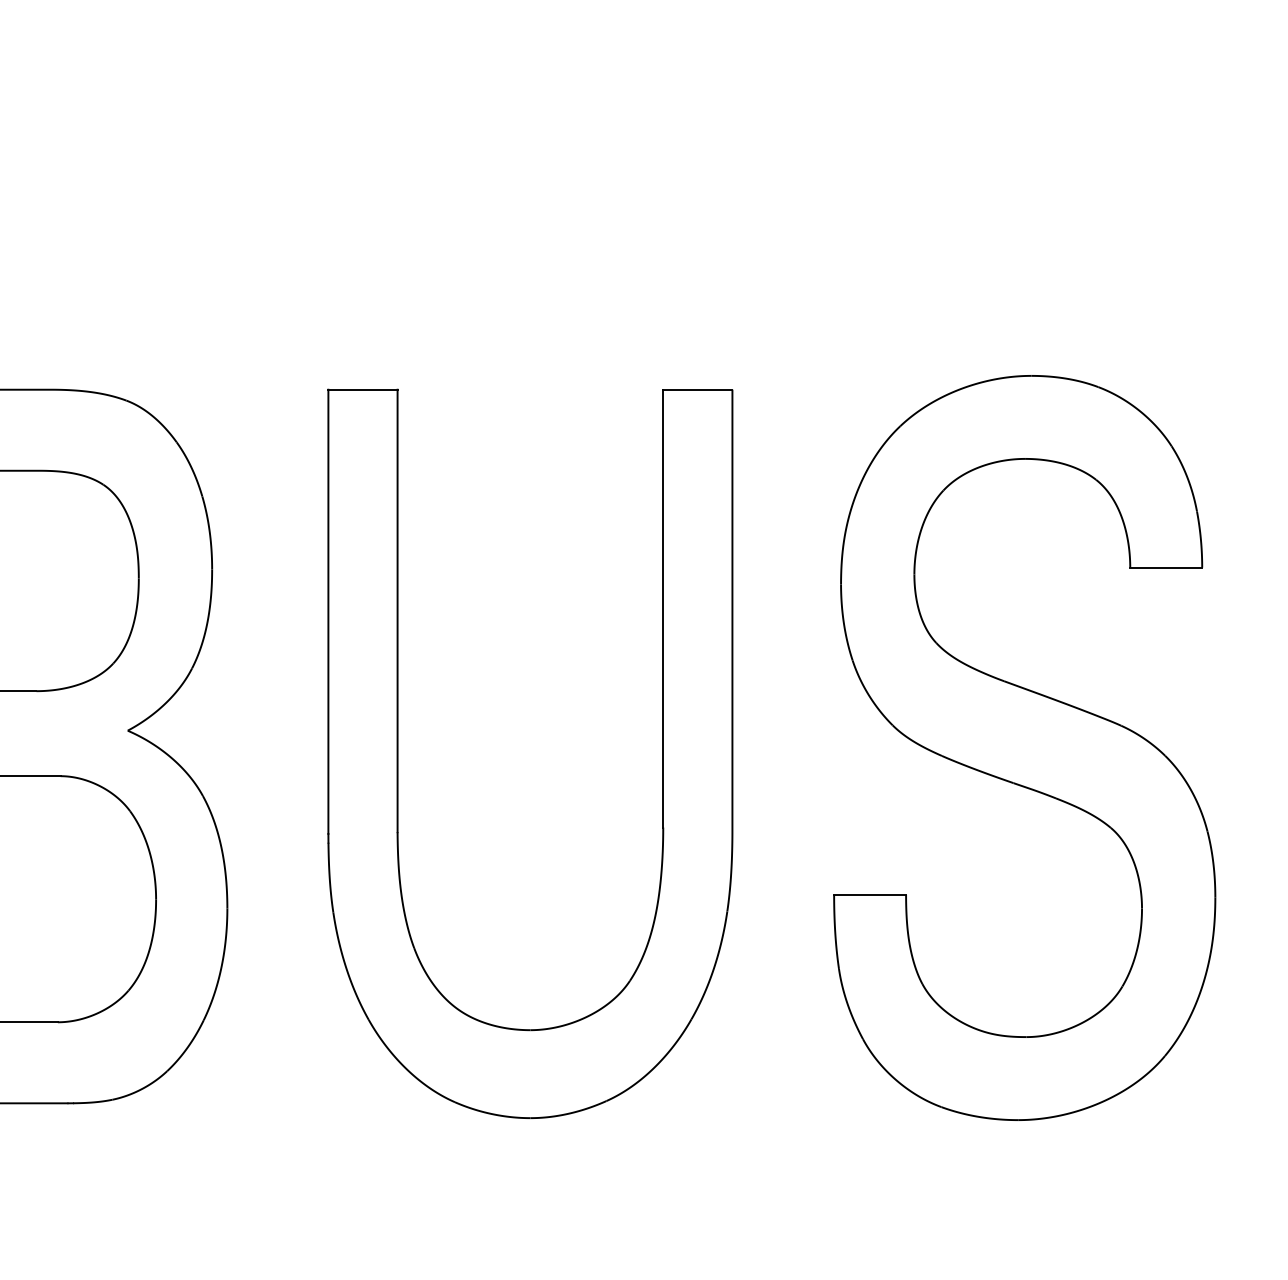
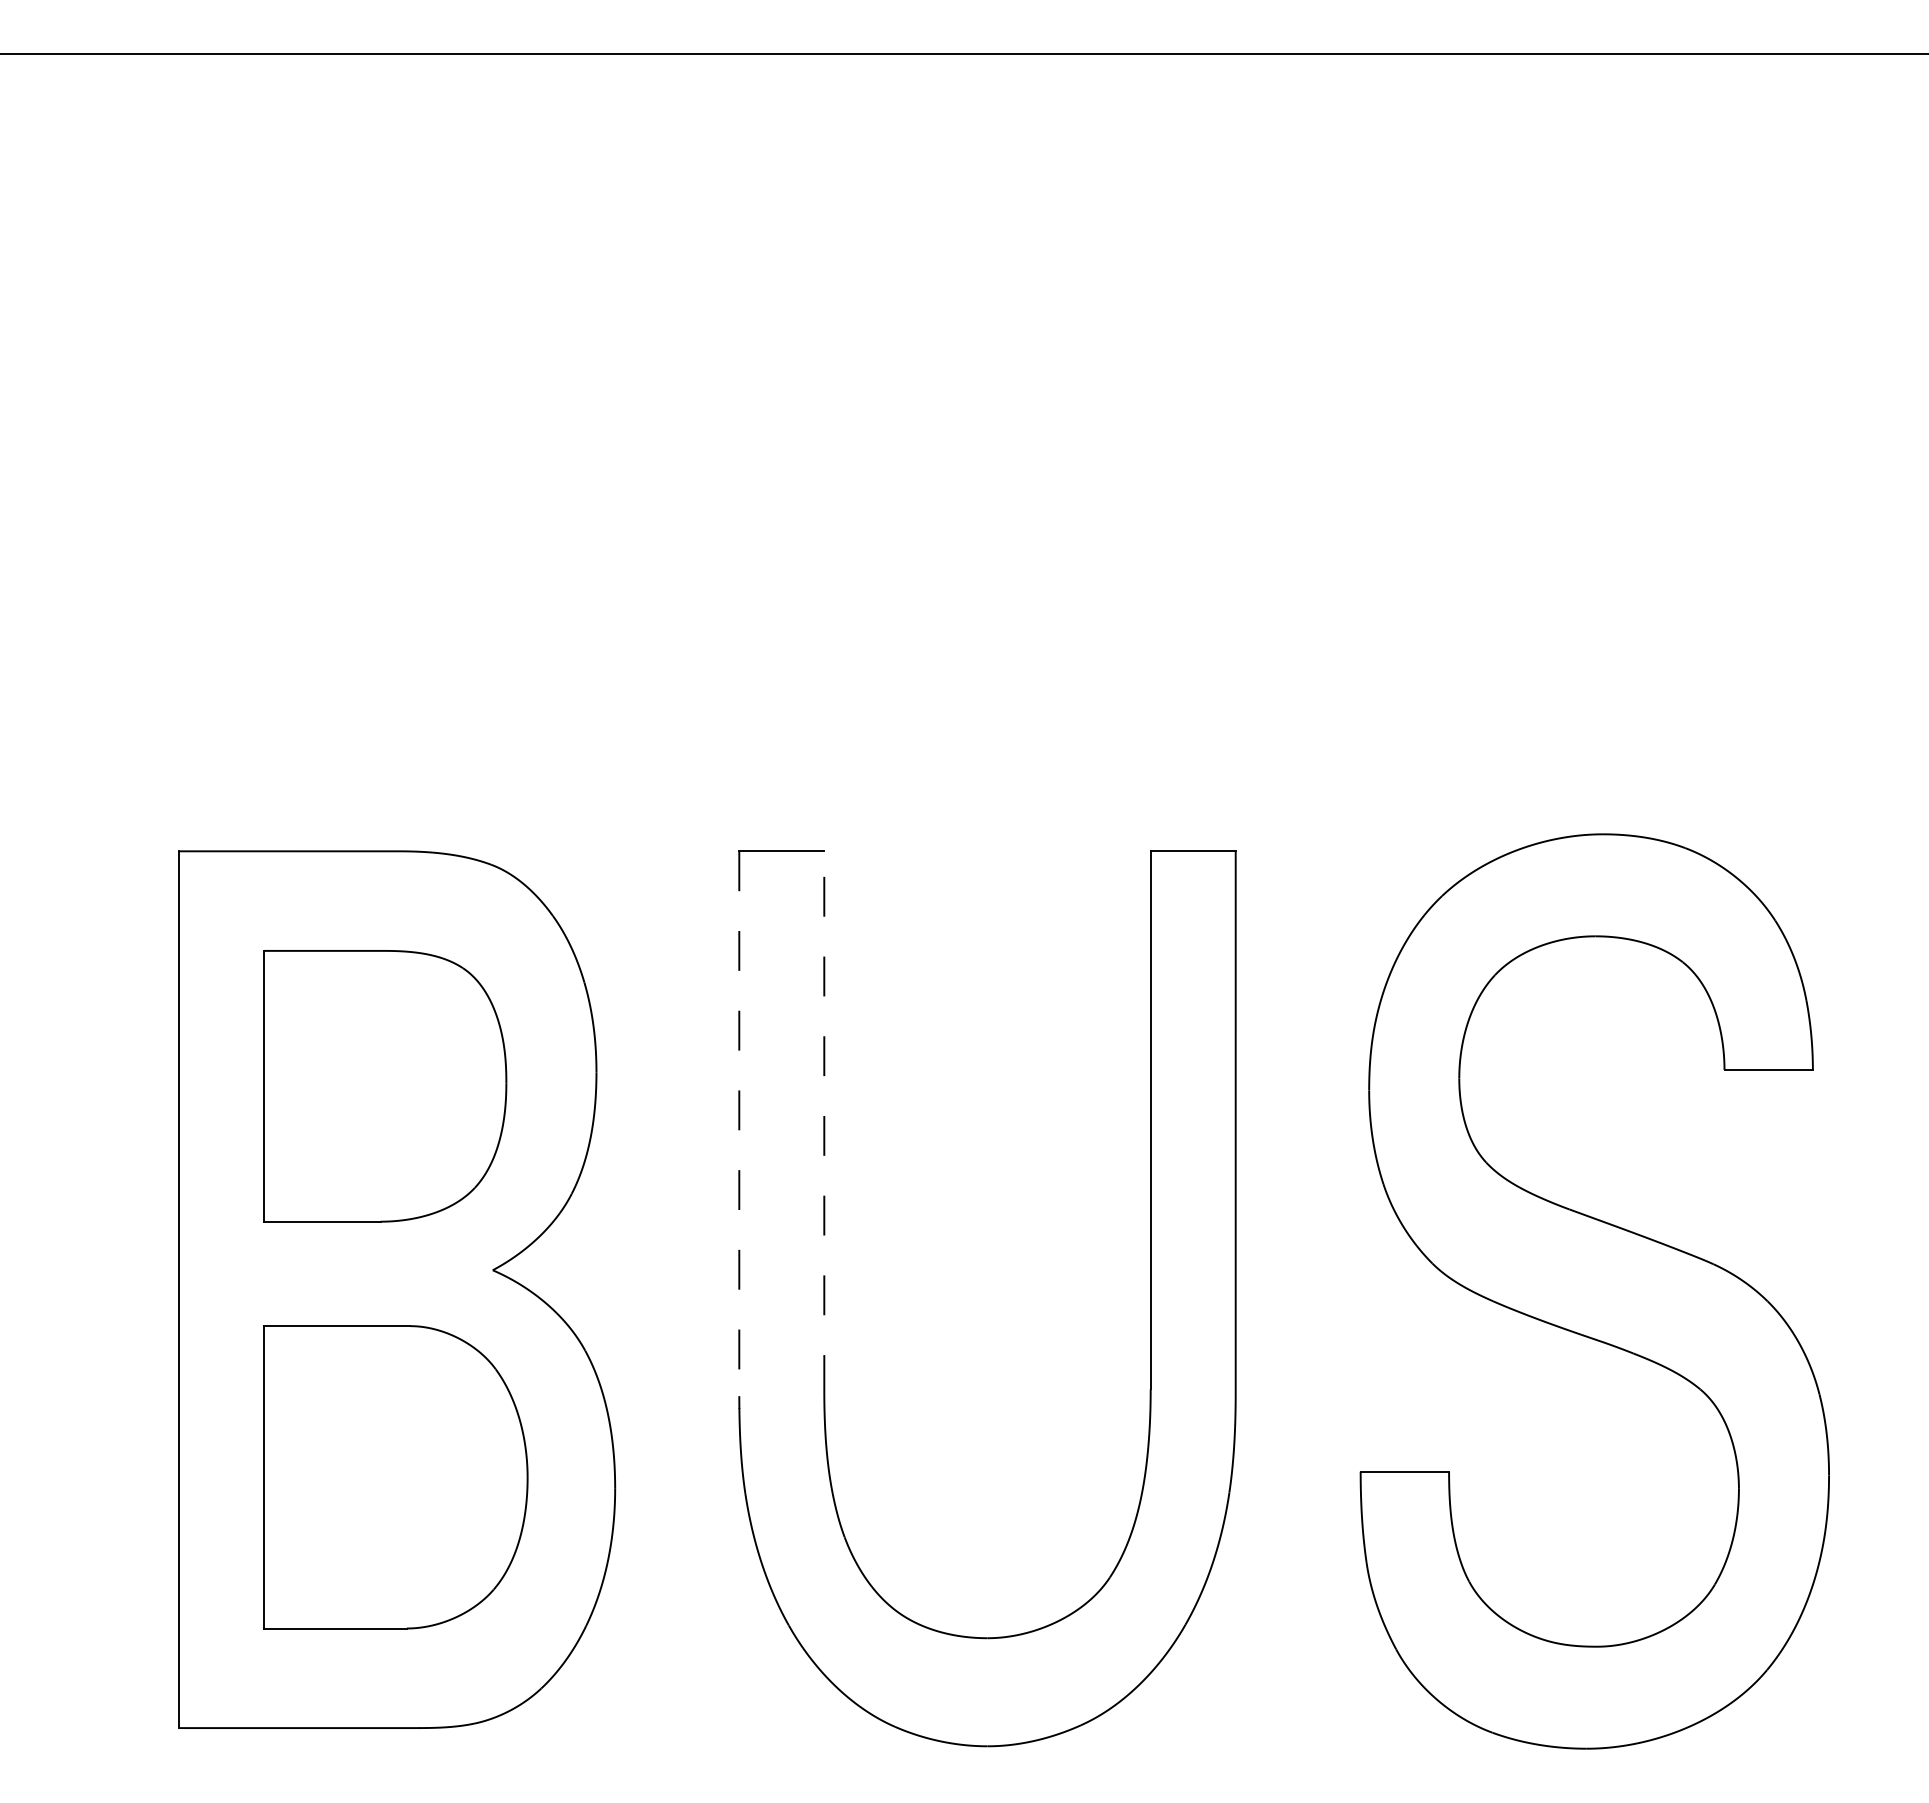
line: (397, 611) -> (824, 1123), solid -> dashed
line: (328, 612) -> (739, 1124), solid -> dashed

